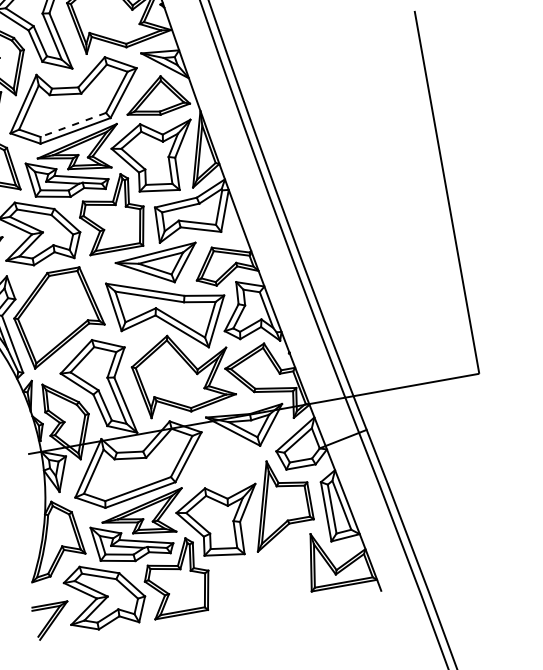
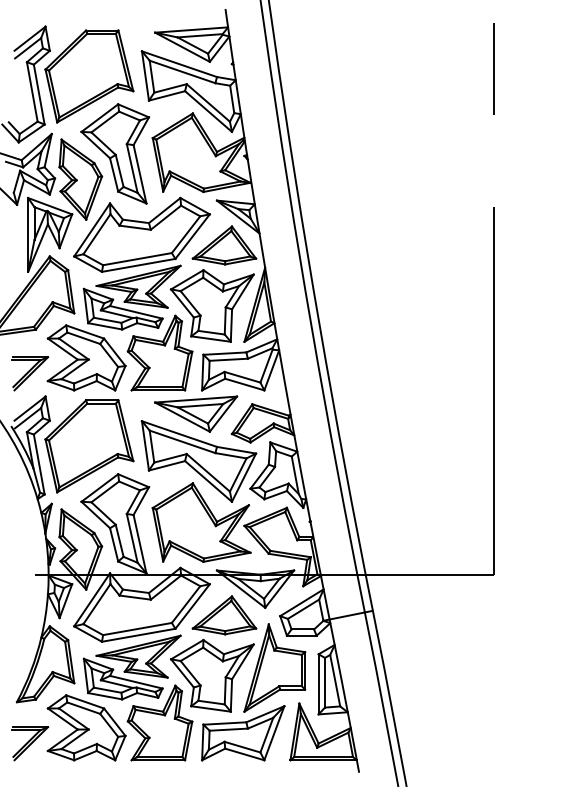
line: (73, 125) -> (137, 259), dashed -> solid
part: (221, 460) -> (224, 615), added
part: (260, 573) -> (243, 733), added

